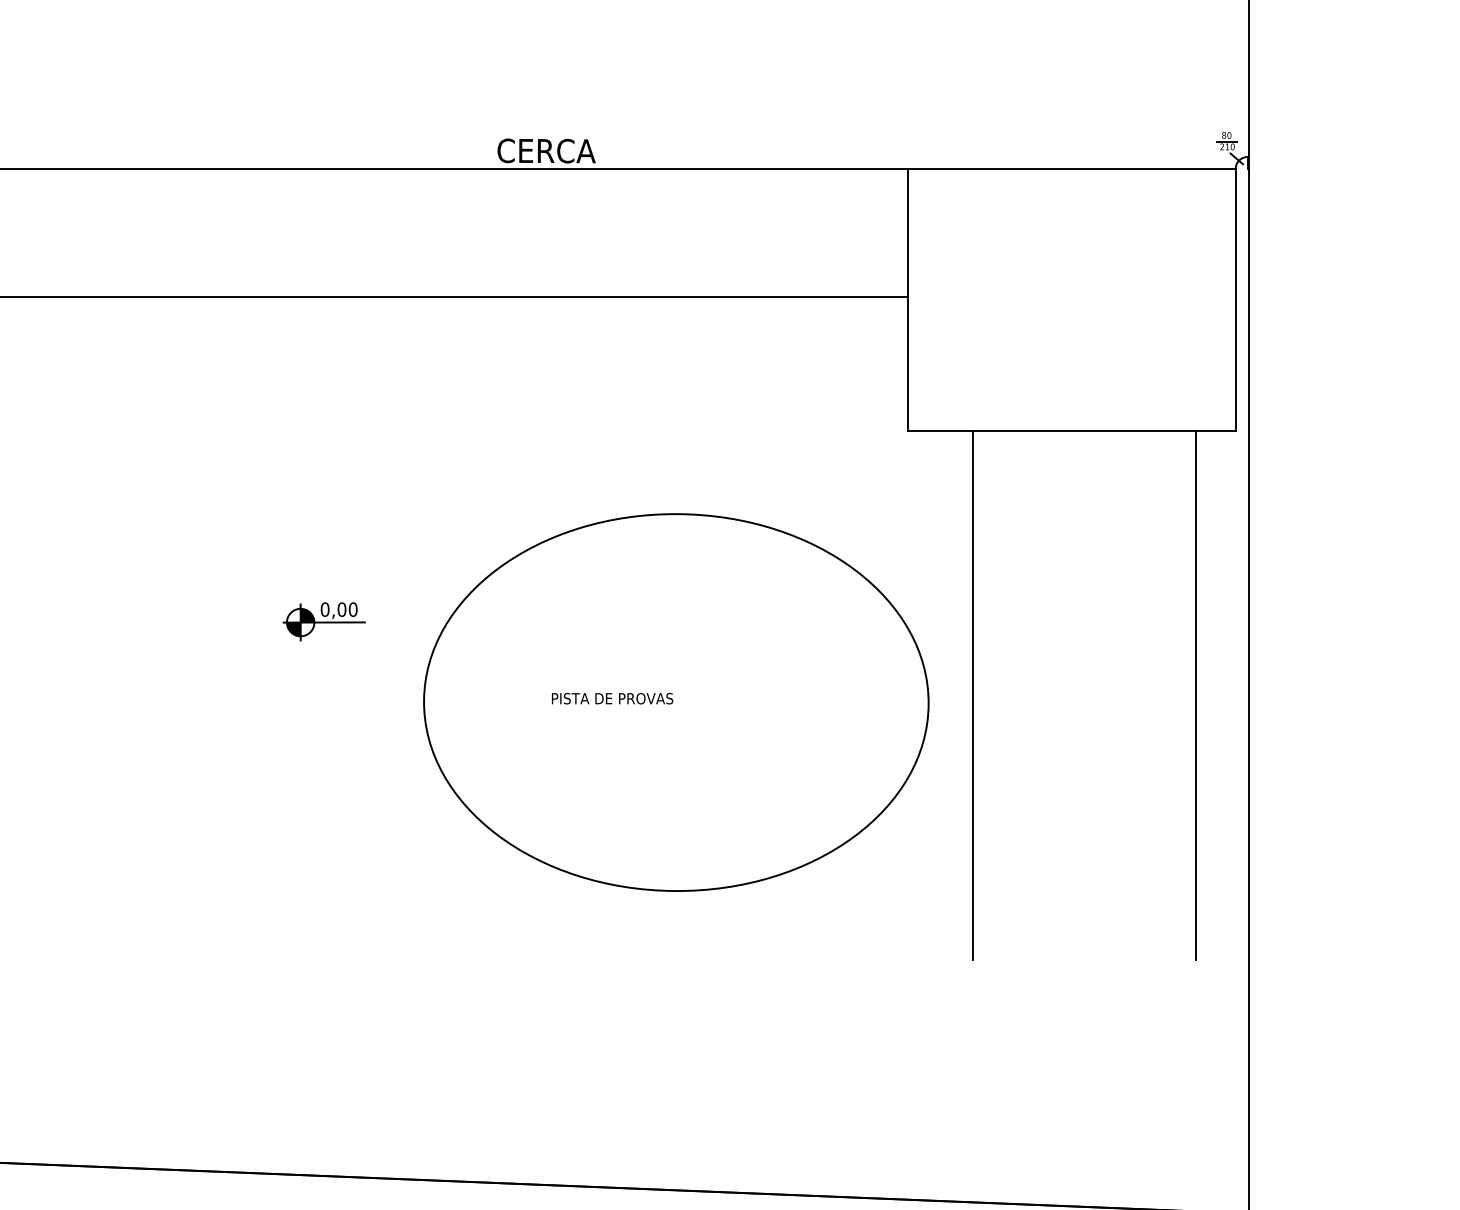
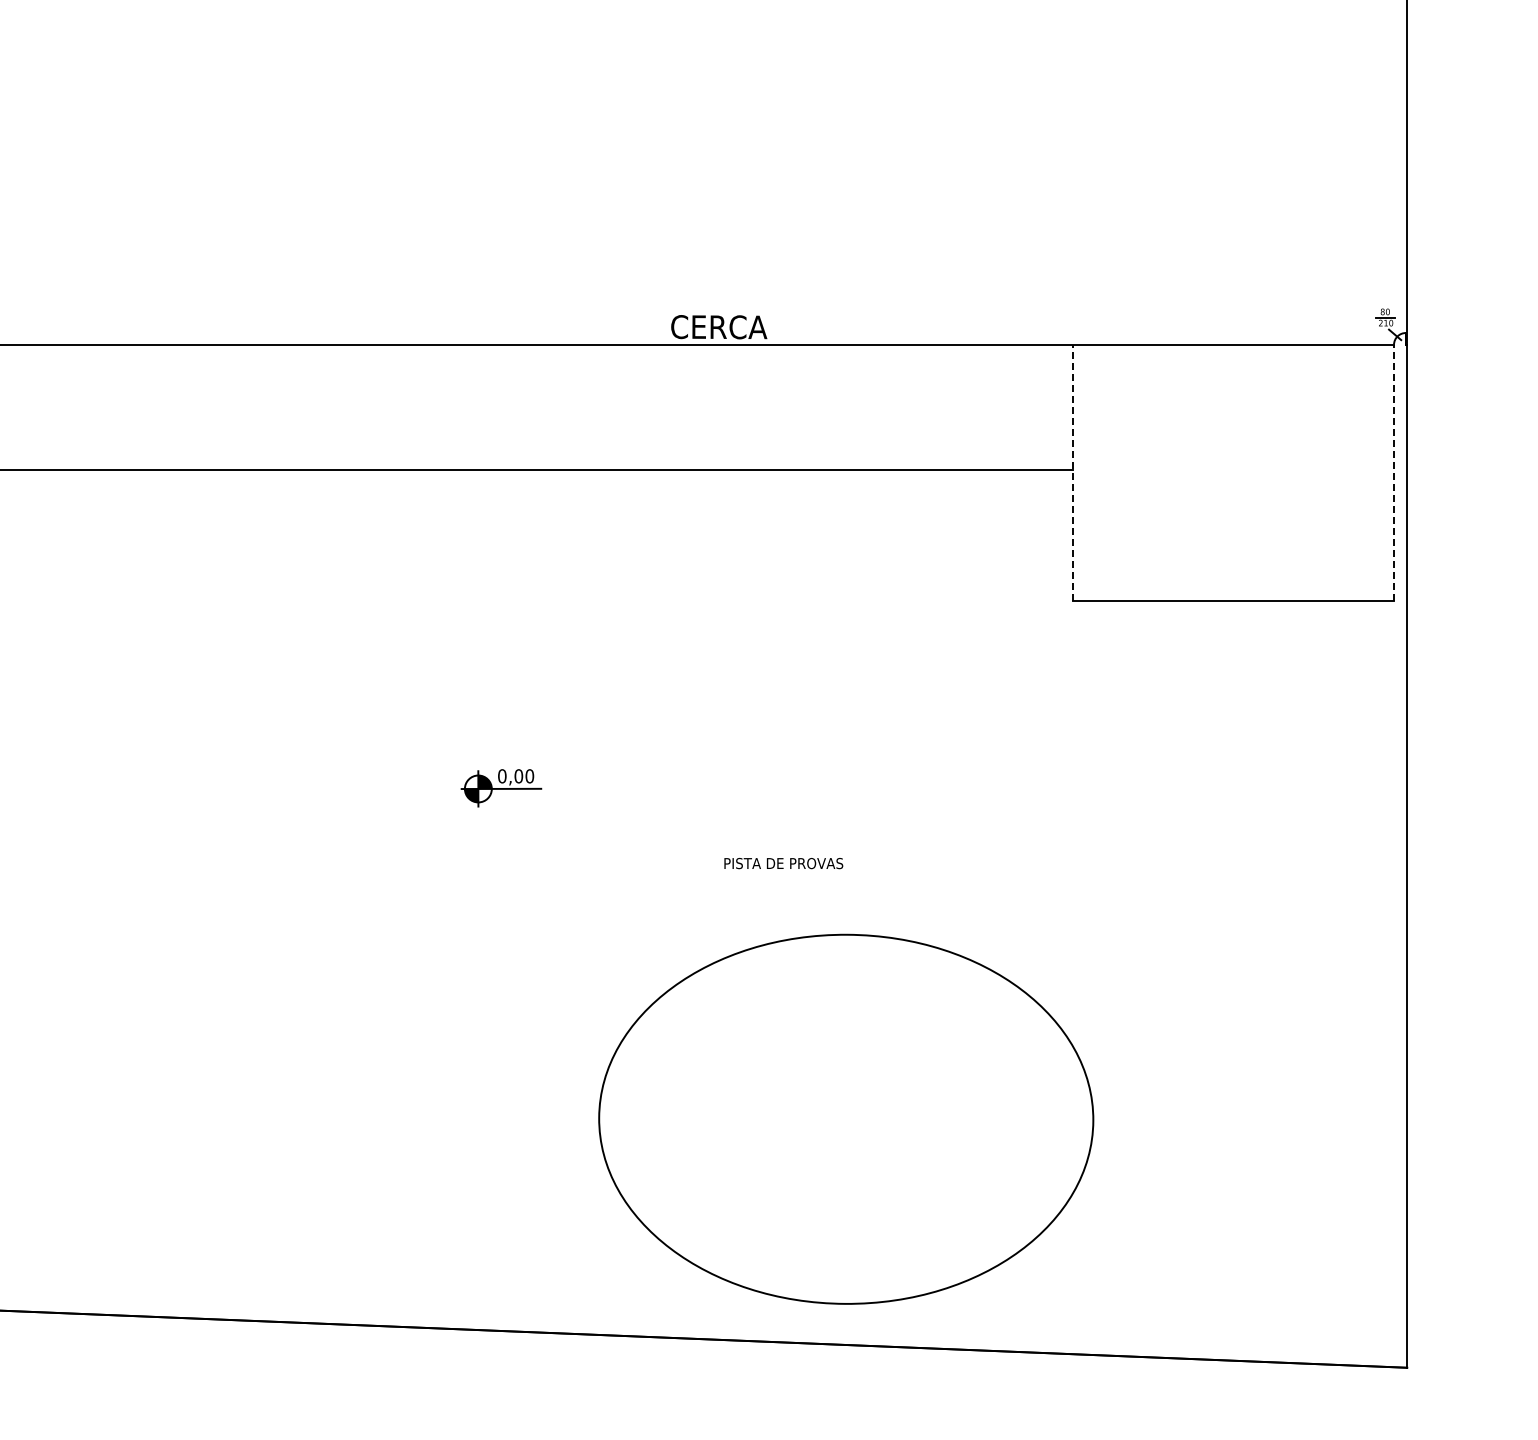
line: (1236, 299) -> (1394, 472), solid -> dashed
line: (907, 300) -> (1072, 473), solid -> dashed
line: (972, 695) -> (1136, 860), removed
line: (1196, 695) -> (1355, 860), removed
part: (676, 701) -> (846, 1118), moved

